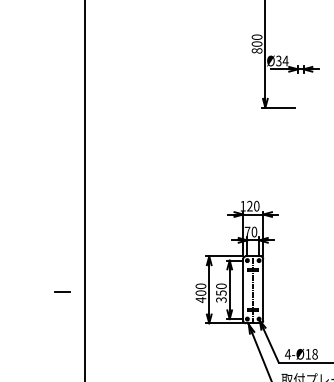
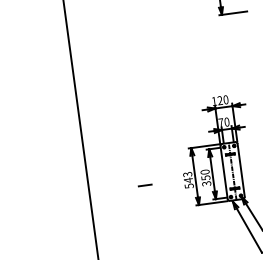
line: (62, 291) -> (145, 184), moved
text: (200, 292) -> (188, 179), 400 -> 543

